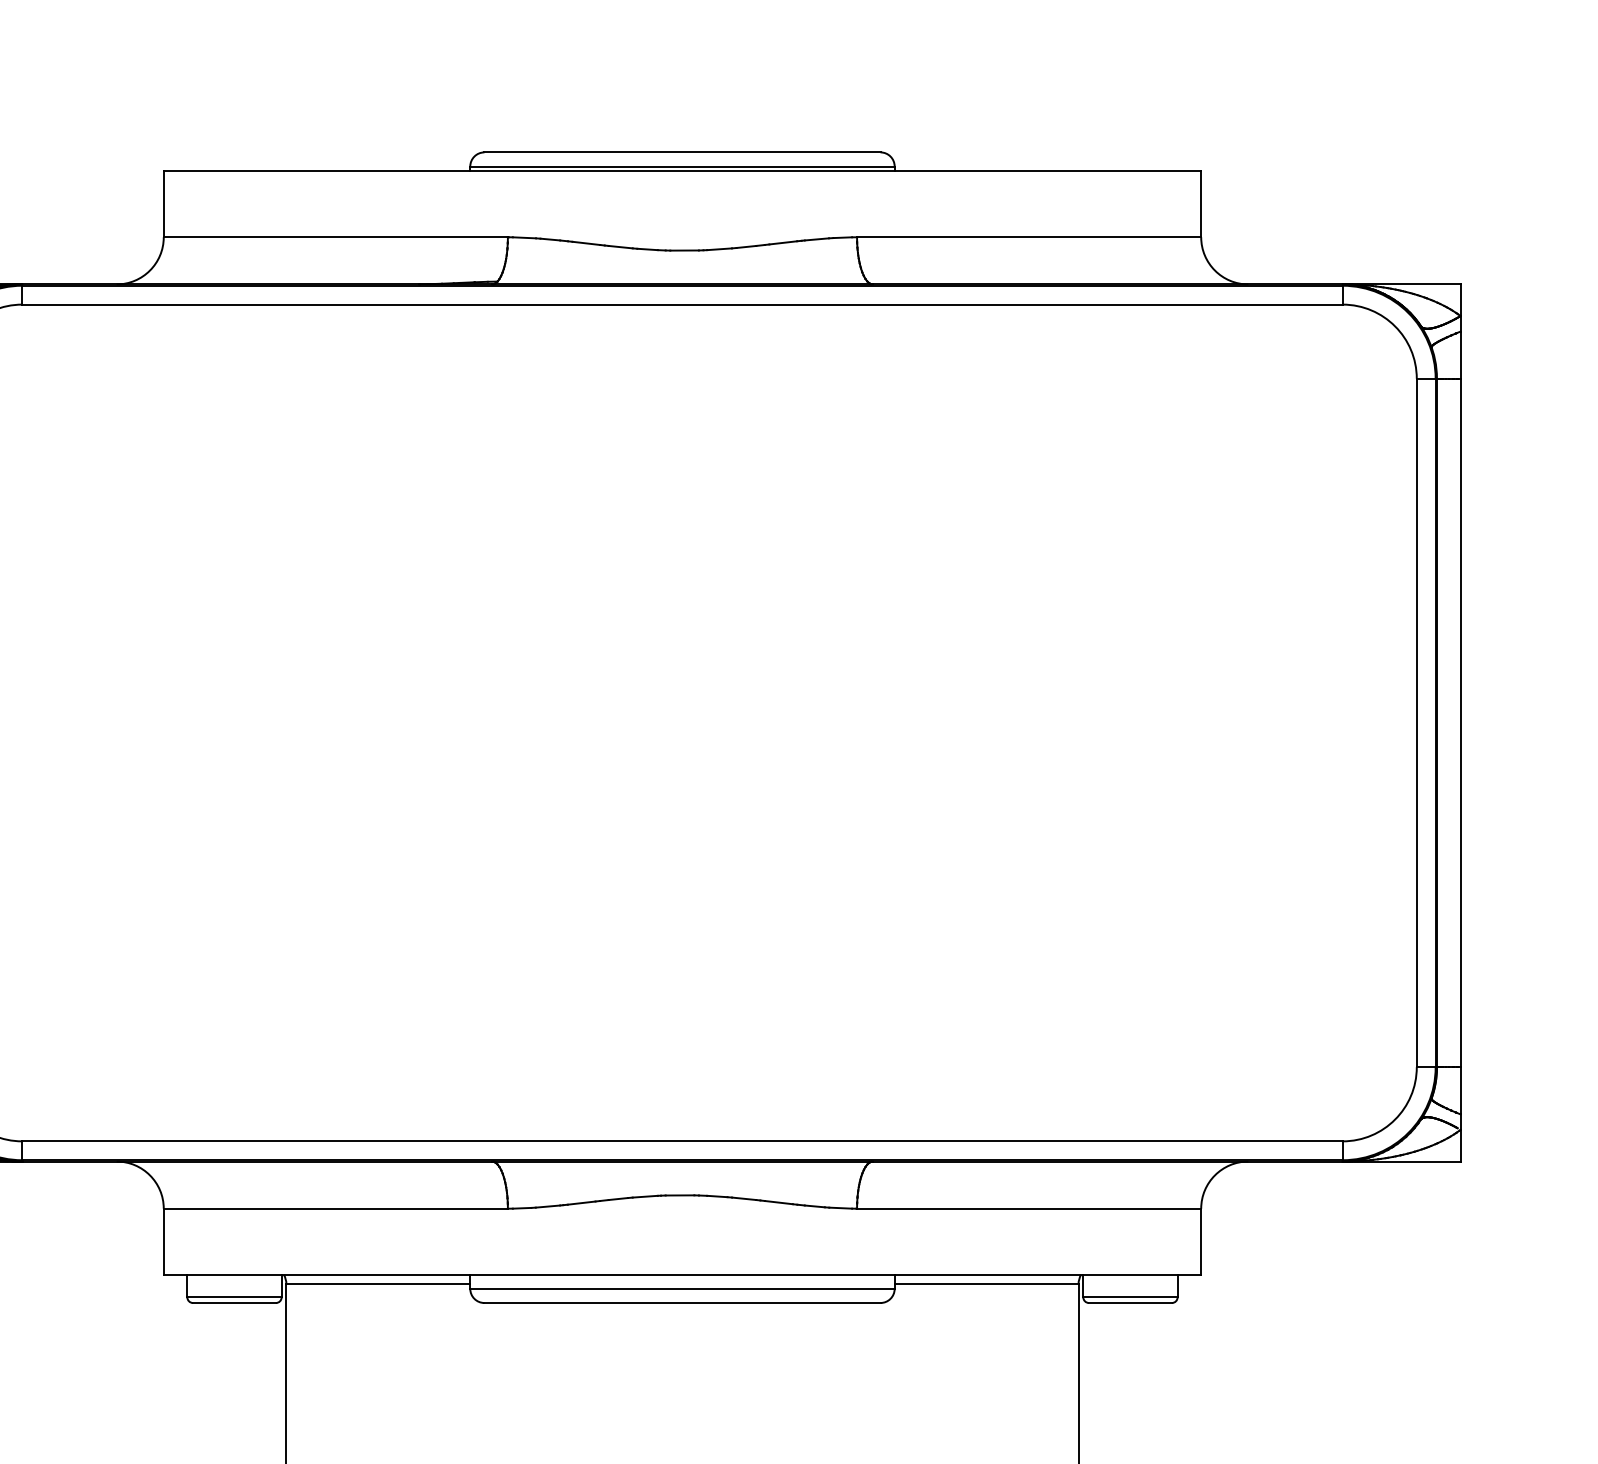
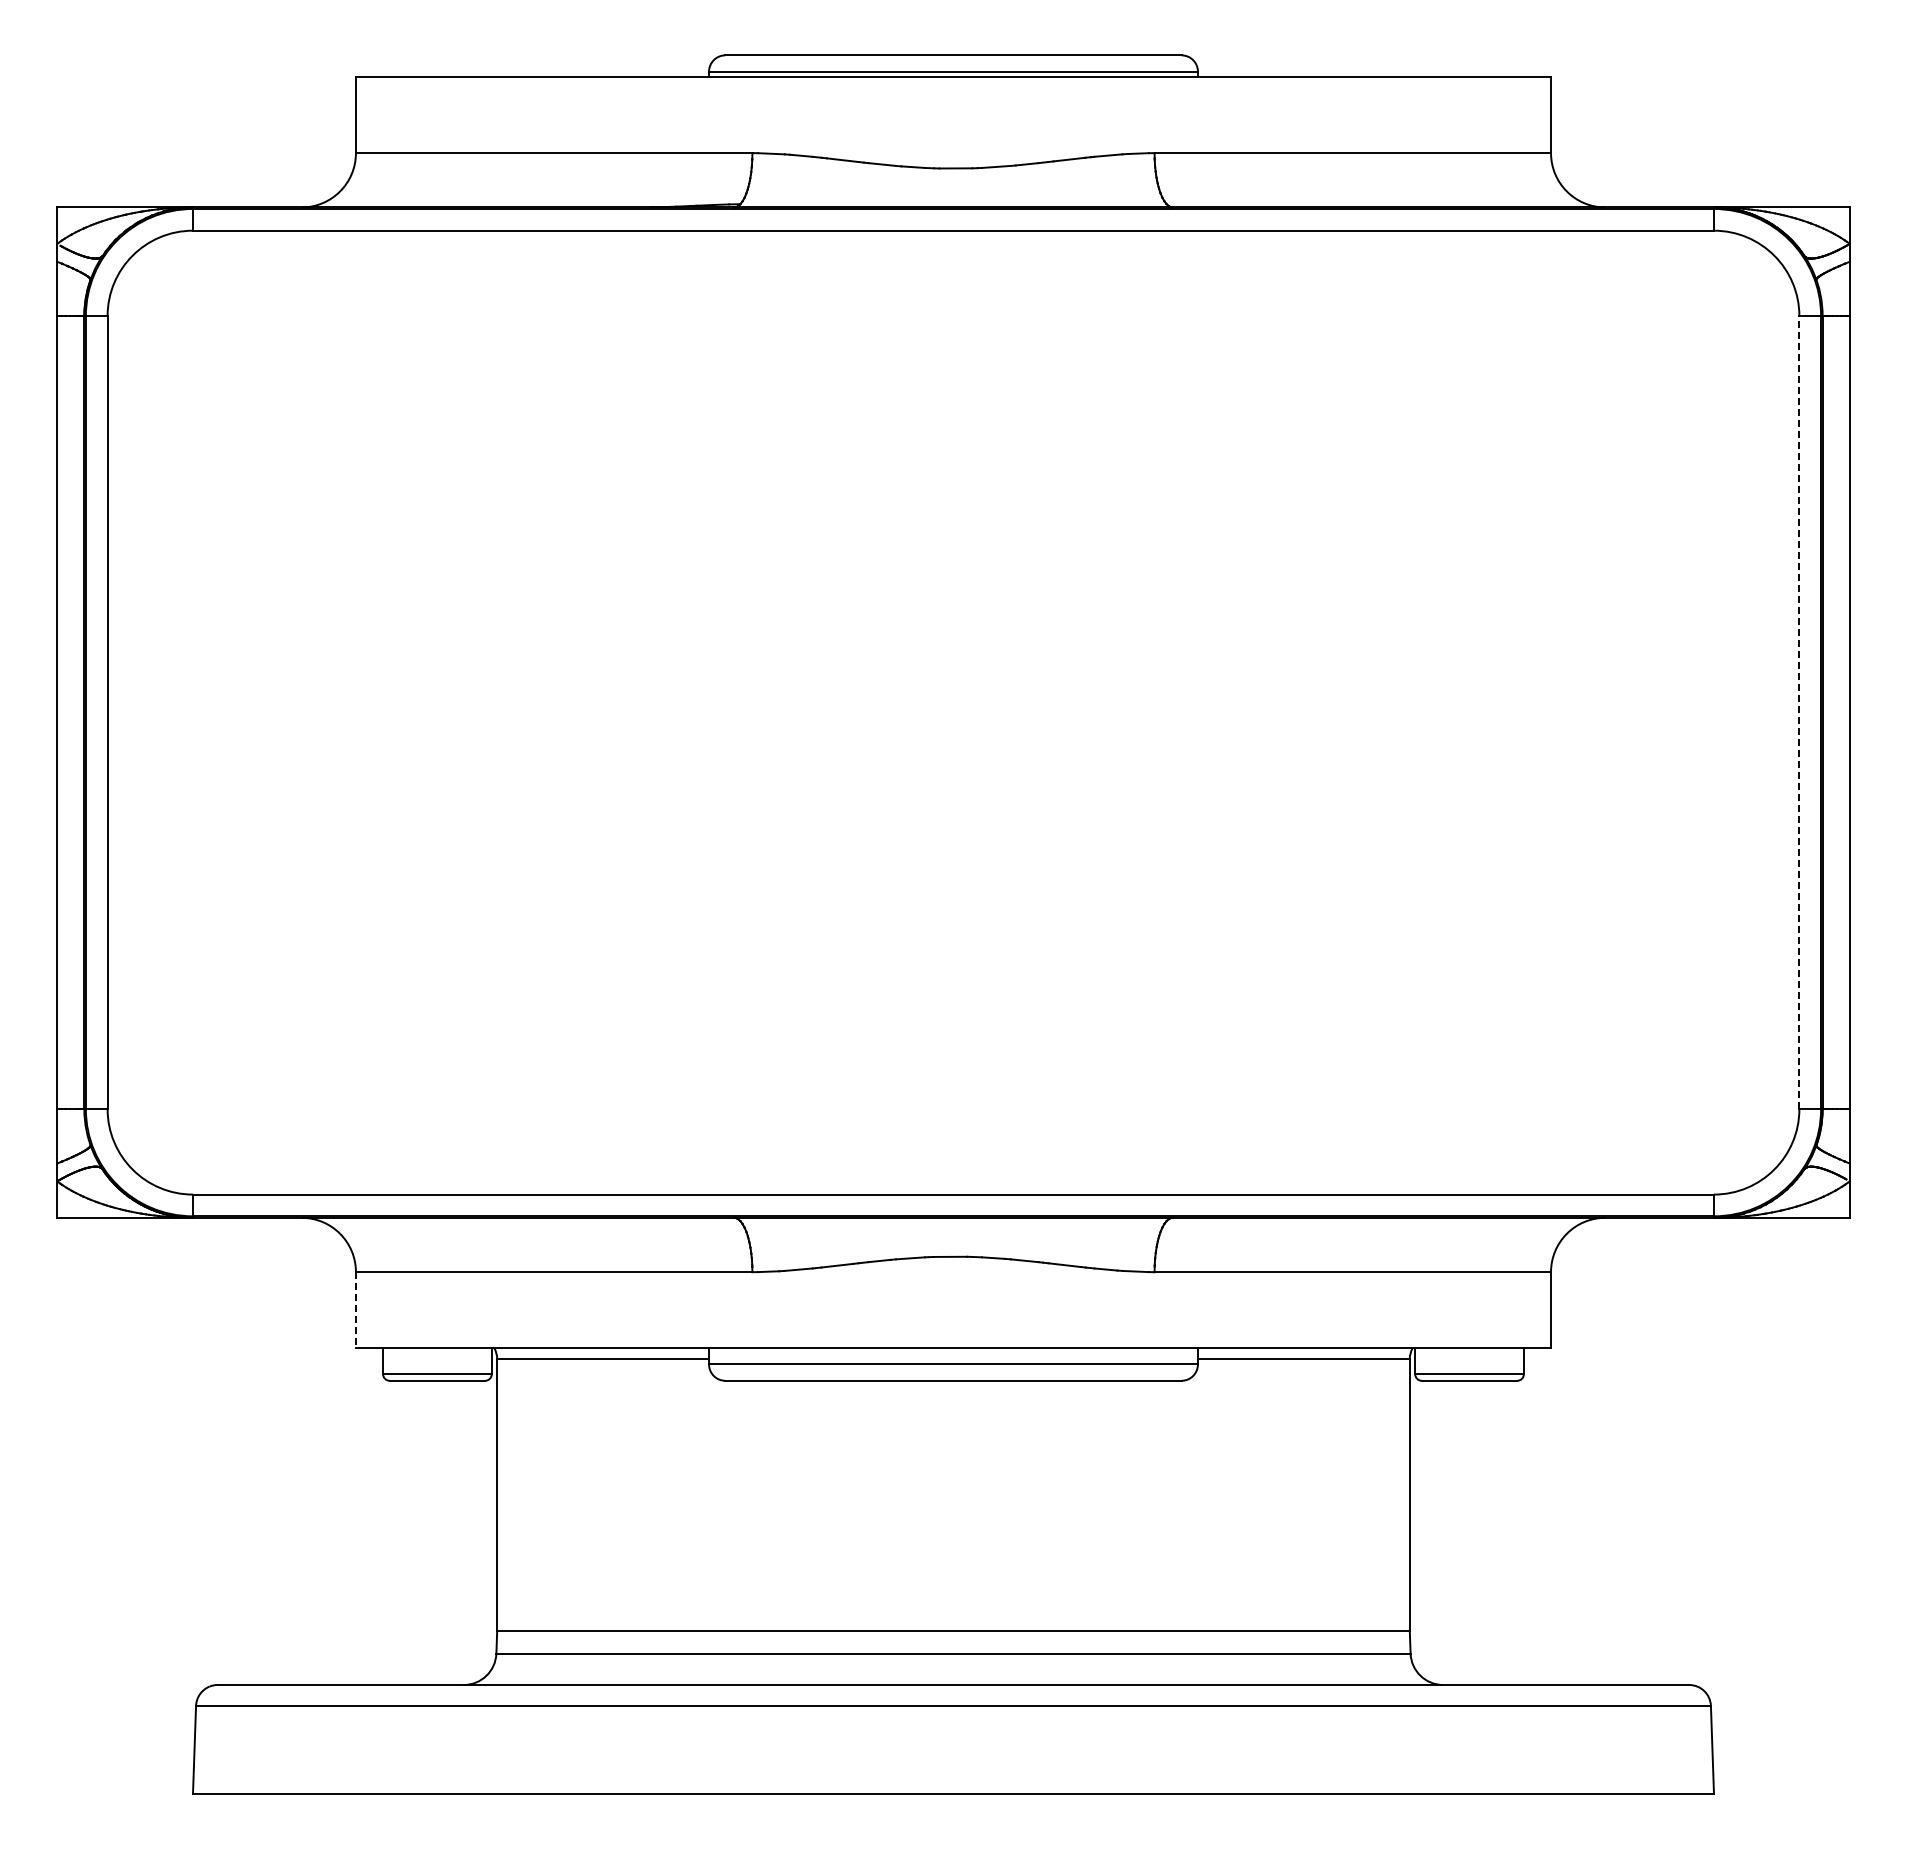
line: (1416, 722) -> (1799, 712), solid -> dashed
line: (163, 1241) -> (355, 1310), solid -> dashed

